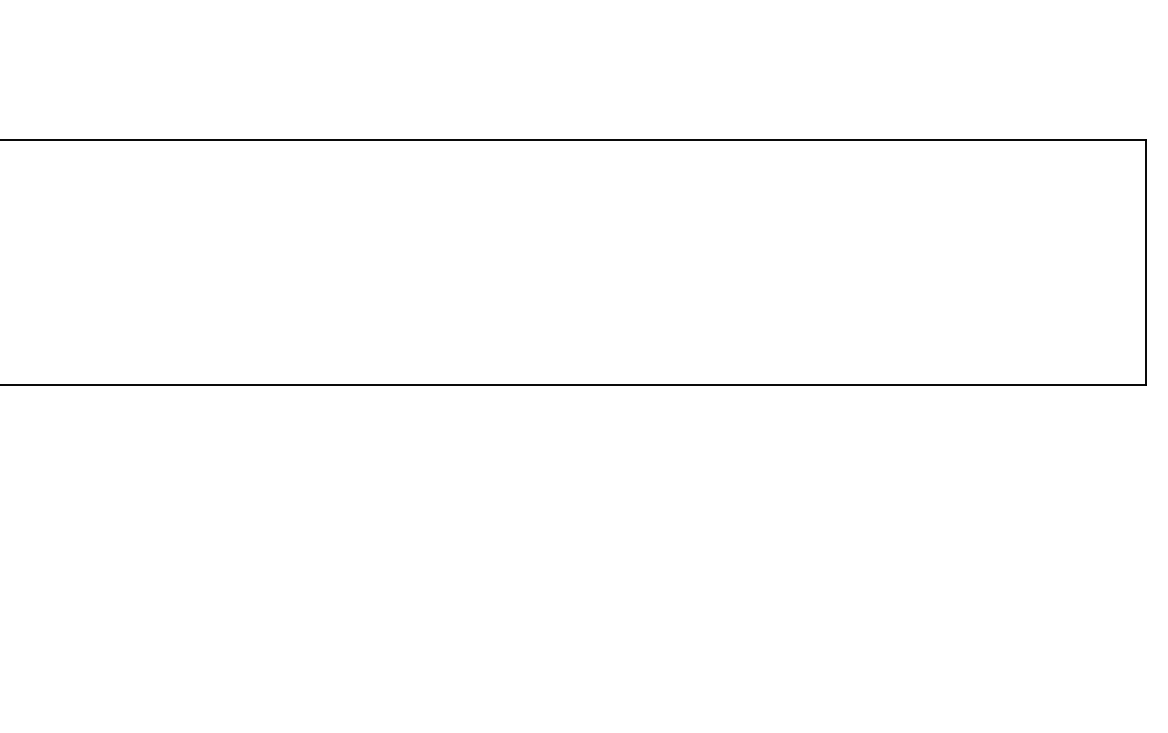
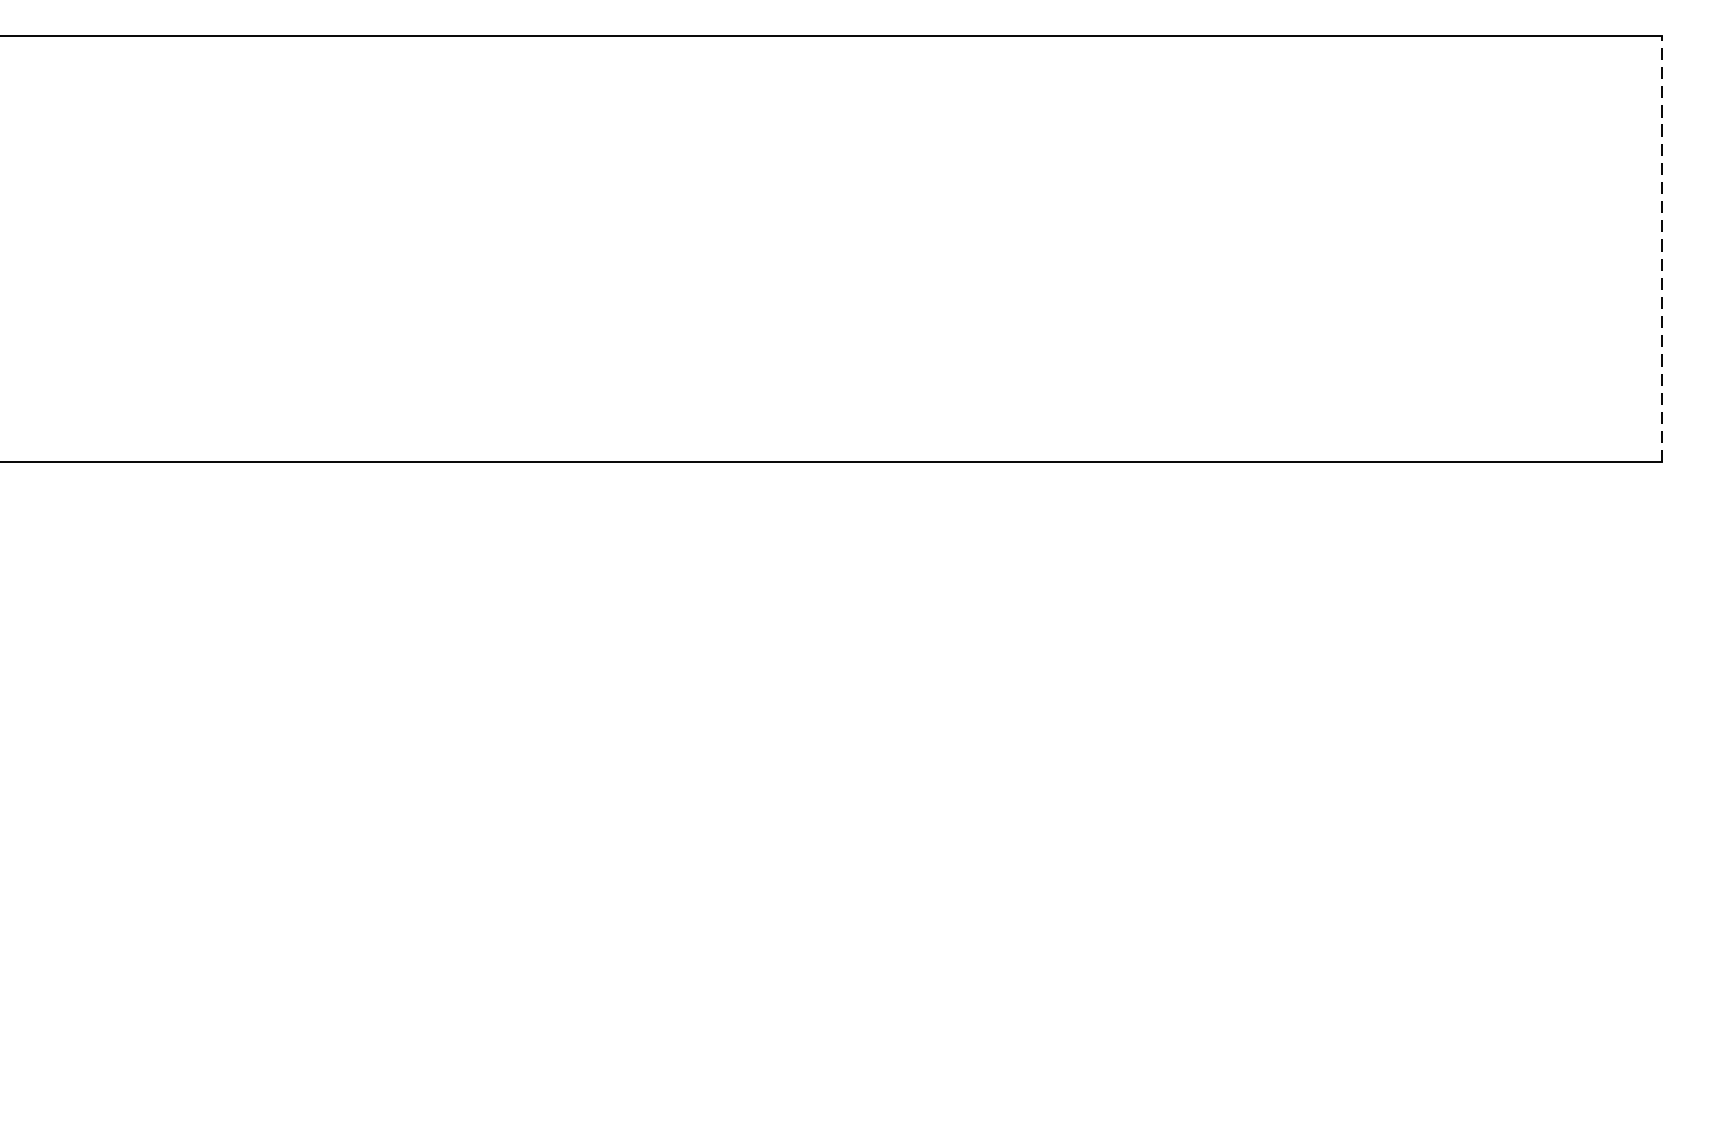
line: (1145, 261) -> (1662, 248), solid -> dashed

